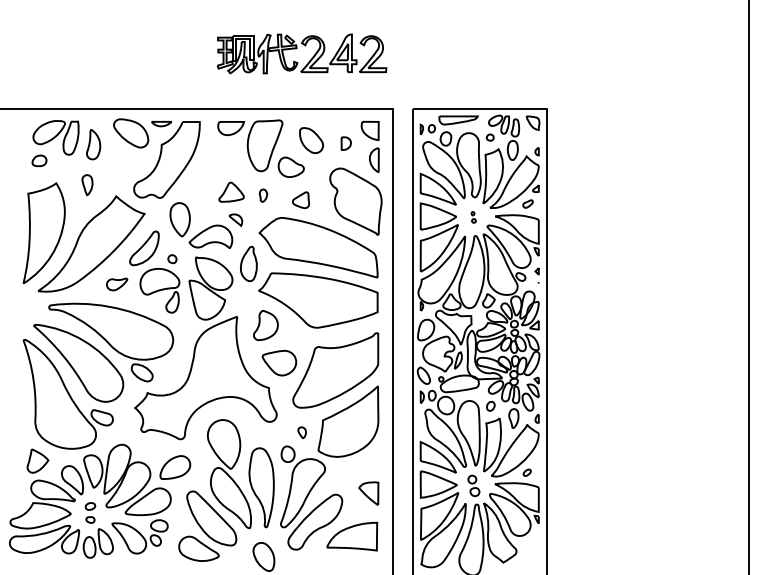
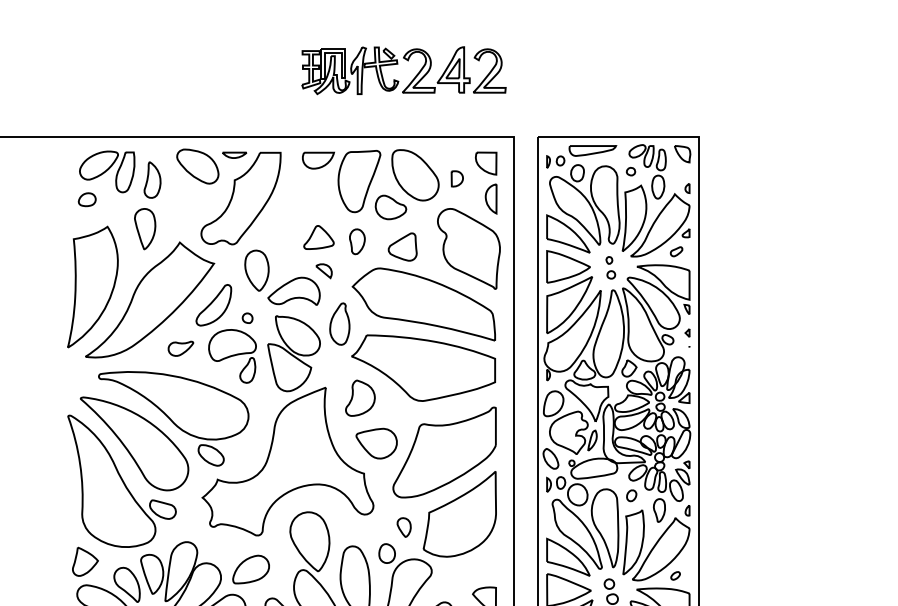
part: (311, 140) -> (415, 175), size x1.67
part: (87, 184) -> (145, 228), size x1.67
part: (263, 195) -> (357, 241), size x1.67
part: (300, 200) -> (402, 247), size x1.43
part: (473, 217) -> (610, 267), size x1.67
part: (301, 432) -> (403, 527), size x1.43

